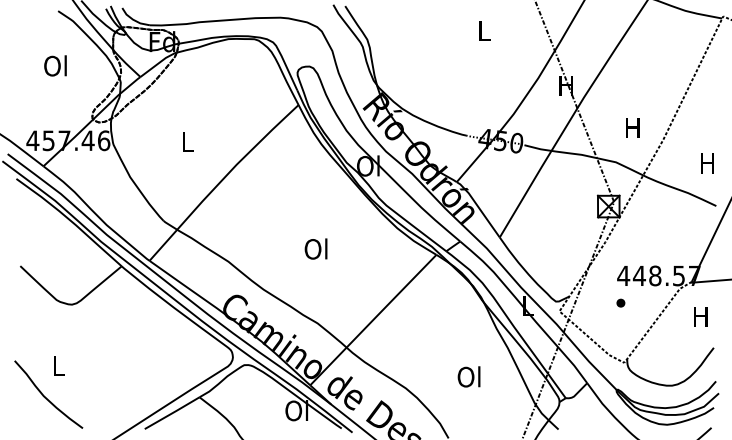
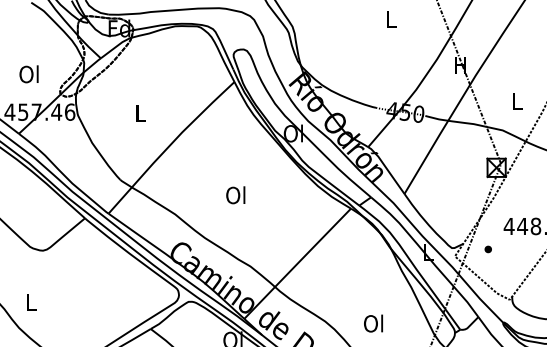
text: (55, 65) -> (29, 73), moved
text: (632, 127) -> (516, 100), H -> L
text: (315, 248) -> (235, 194), moved
part: (620, 302) -> (487, 248), moved
text: (468, 376) -> (373, 323), moved

